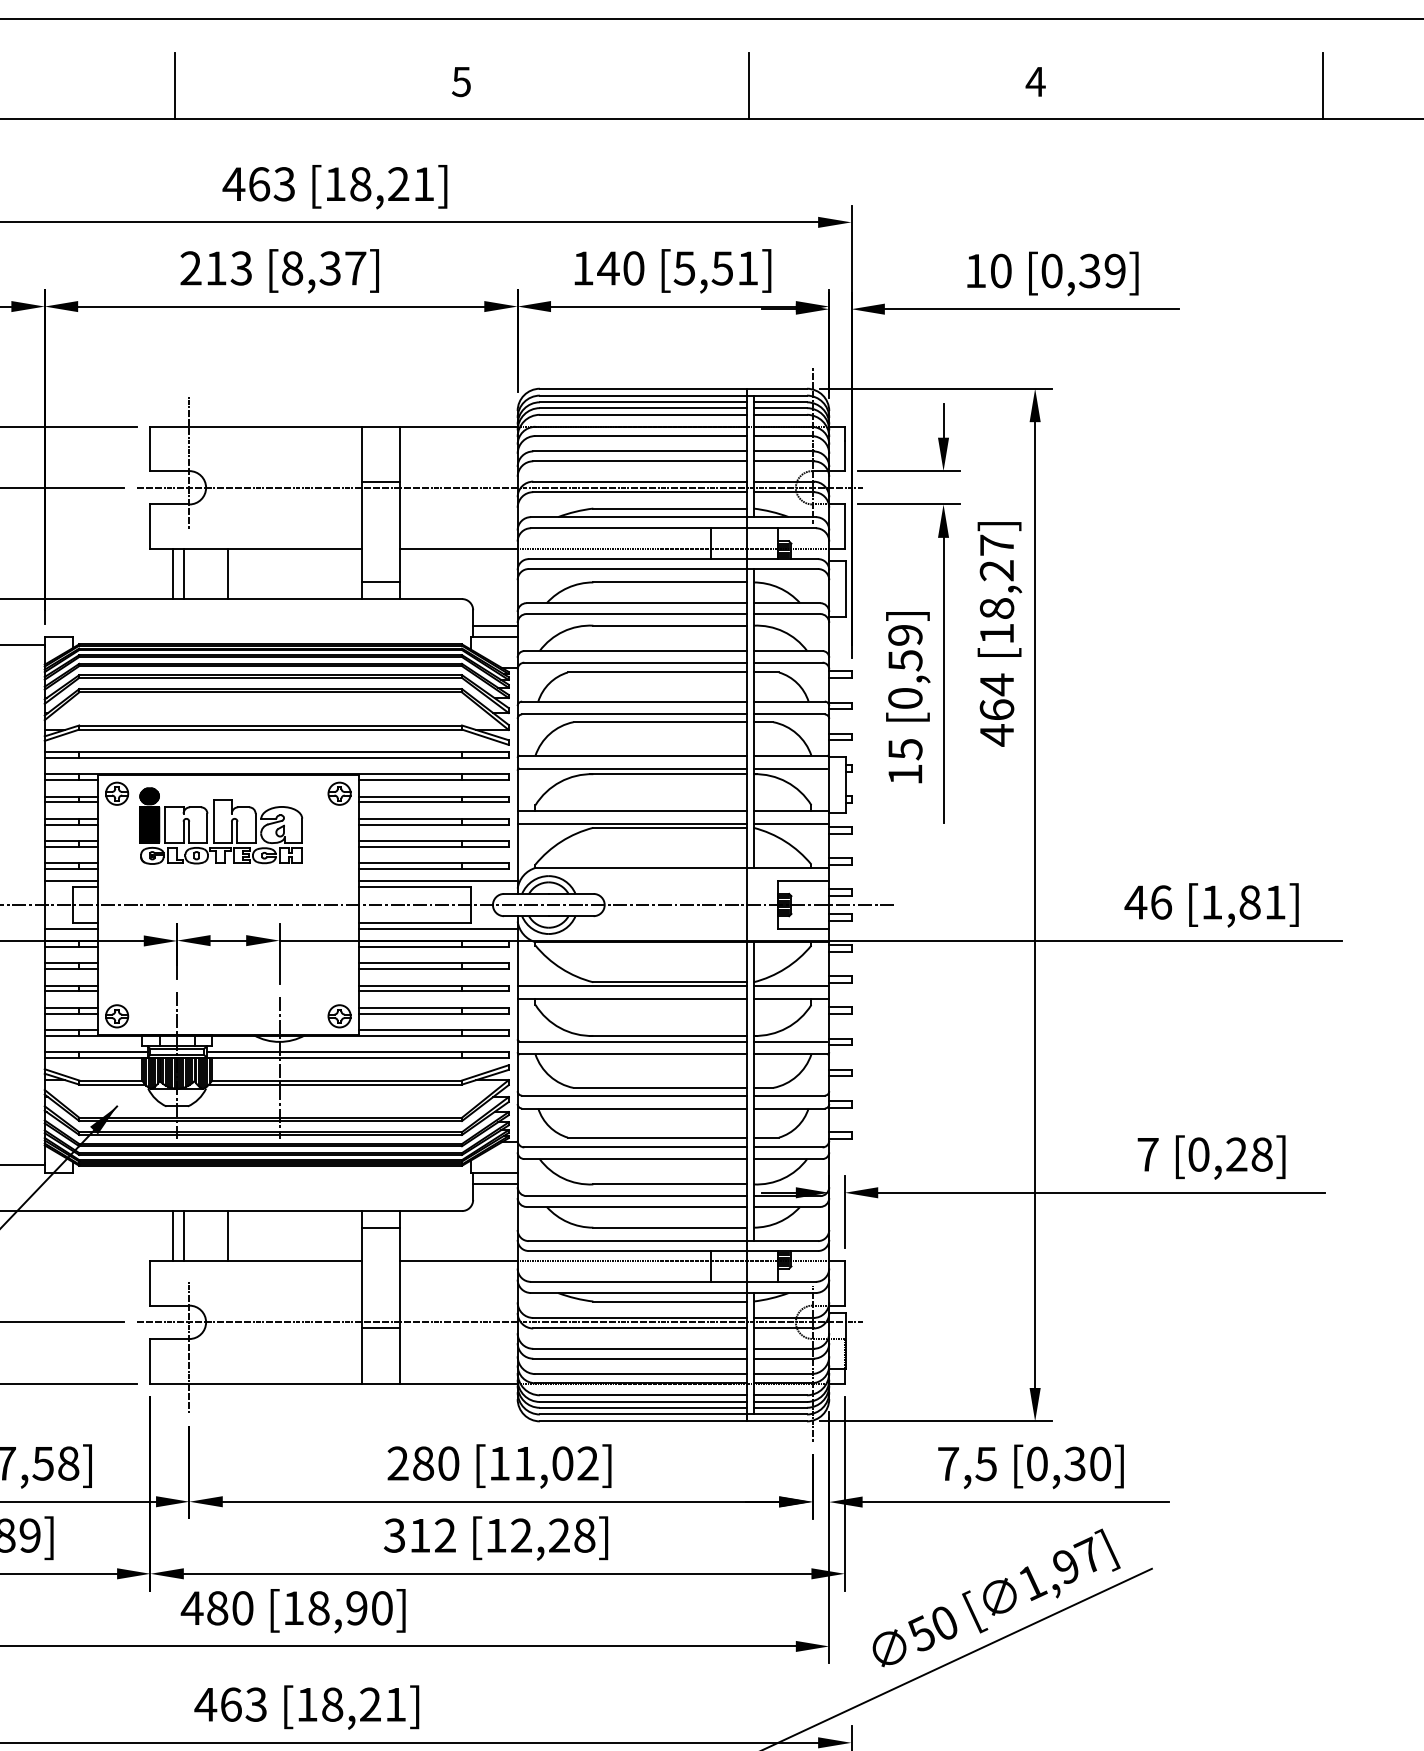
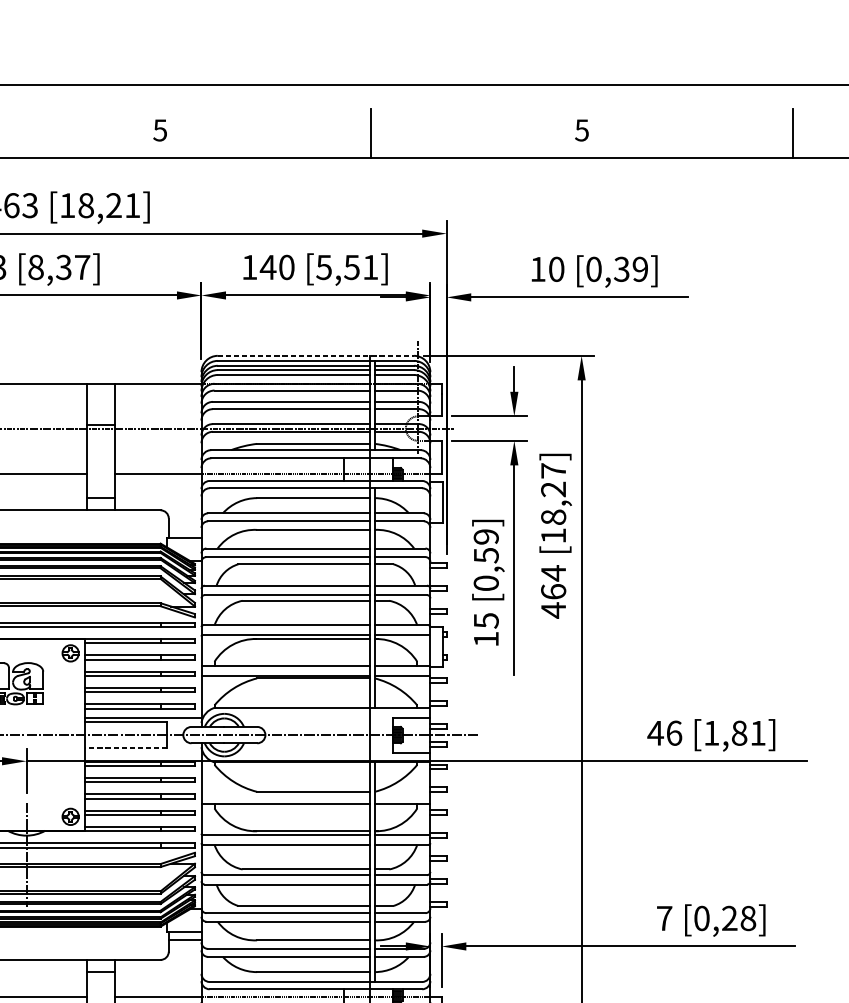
text: (1035, 82) -> (581, 130), 4 -> 5
line: (673, 388) -> (315, 355), solid -> dashed
line: (495, 625) -> (185, 529), removed
line: (414, 922) -> (125, 747), solid -> dashed
line: (437, 928) -> (142, 752), removed
line: (631, 985) -> (285, 794), removed
line: (791, 985) -> (402, 794), removed

